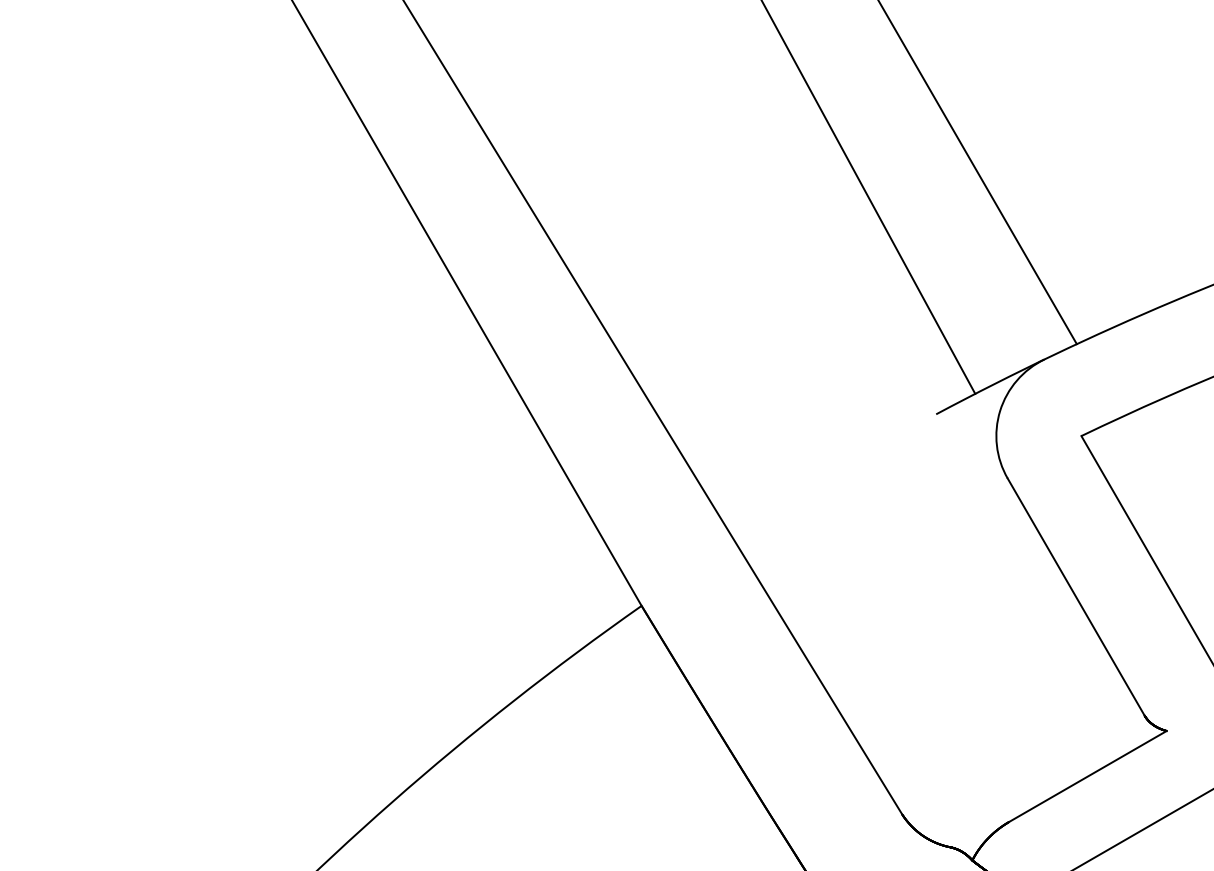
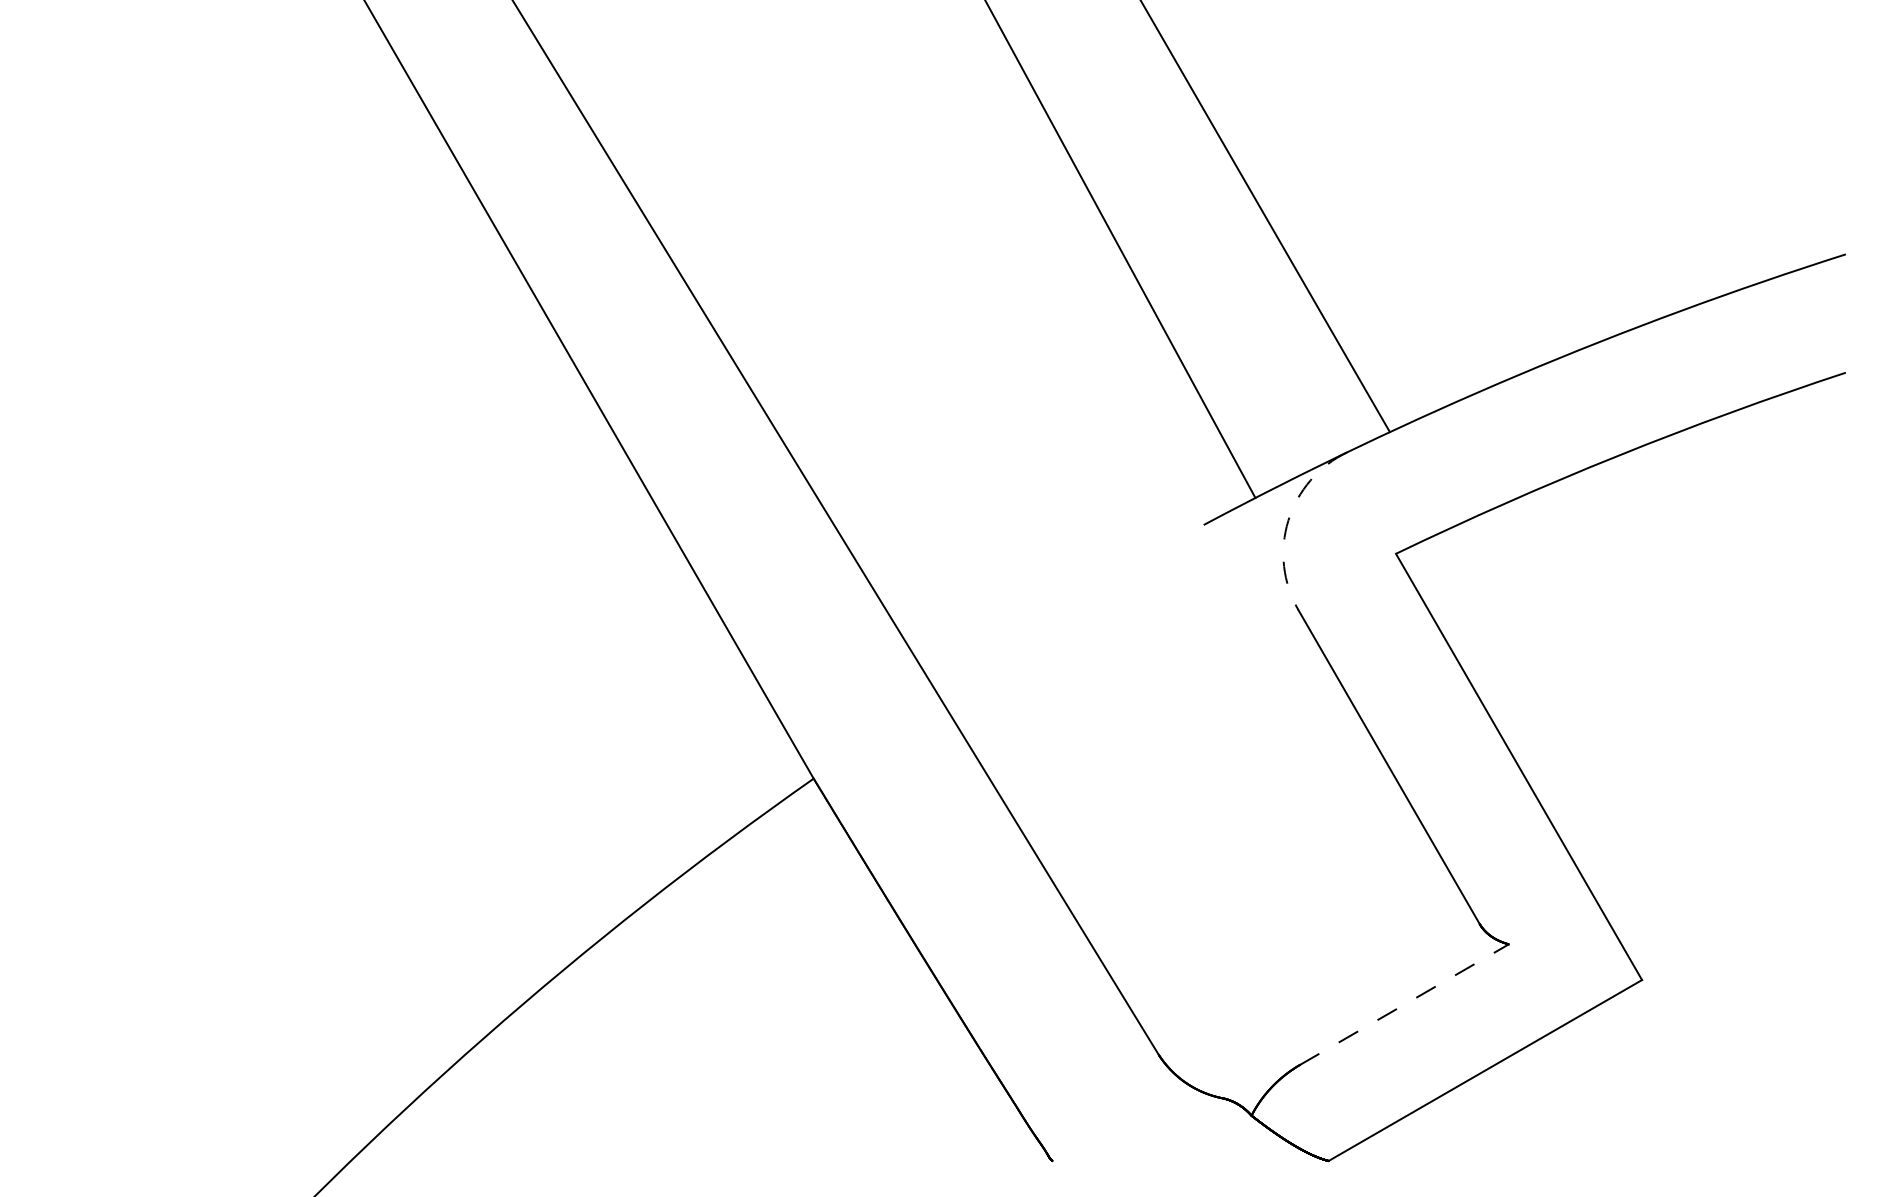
arc: (1000, 410) -> (1288, 520), solid -> dashed
line: (1087, 776) -> (1404, 1004), solid -> dashed

